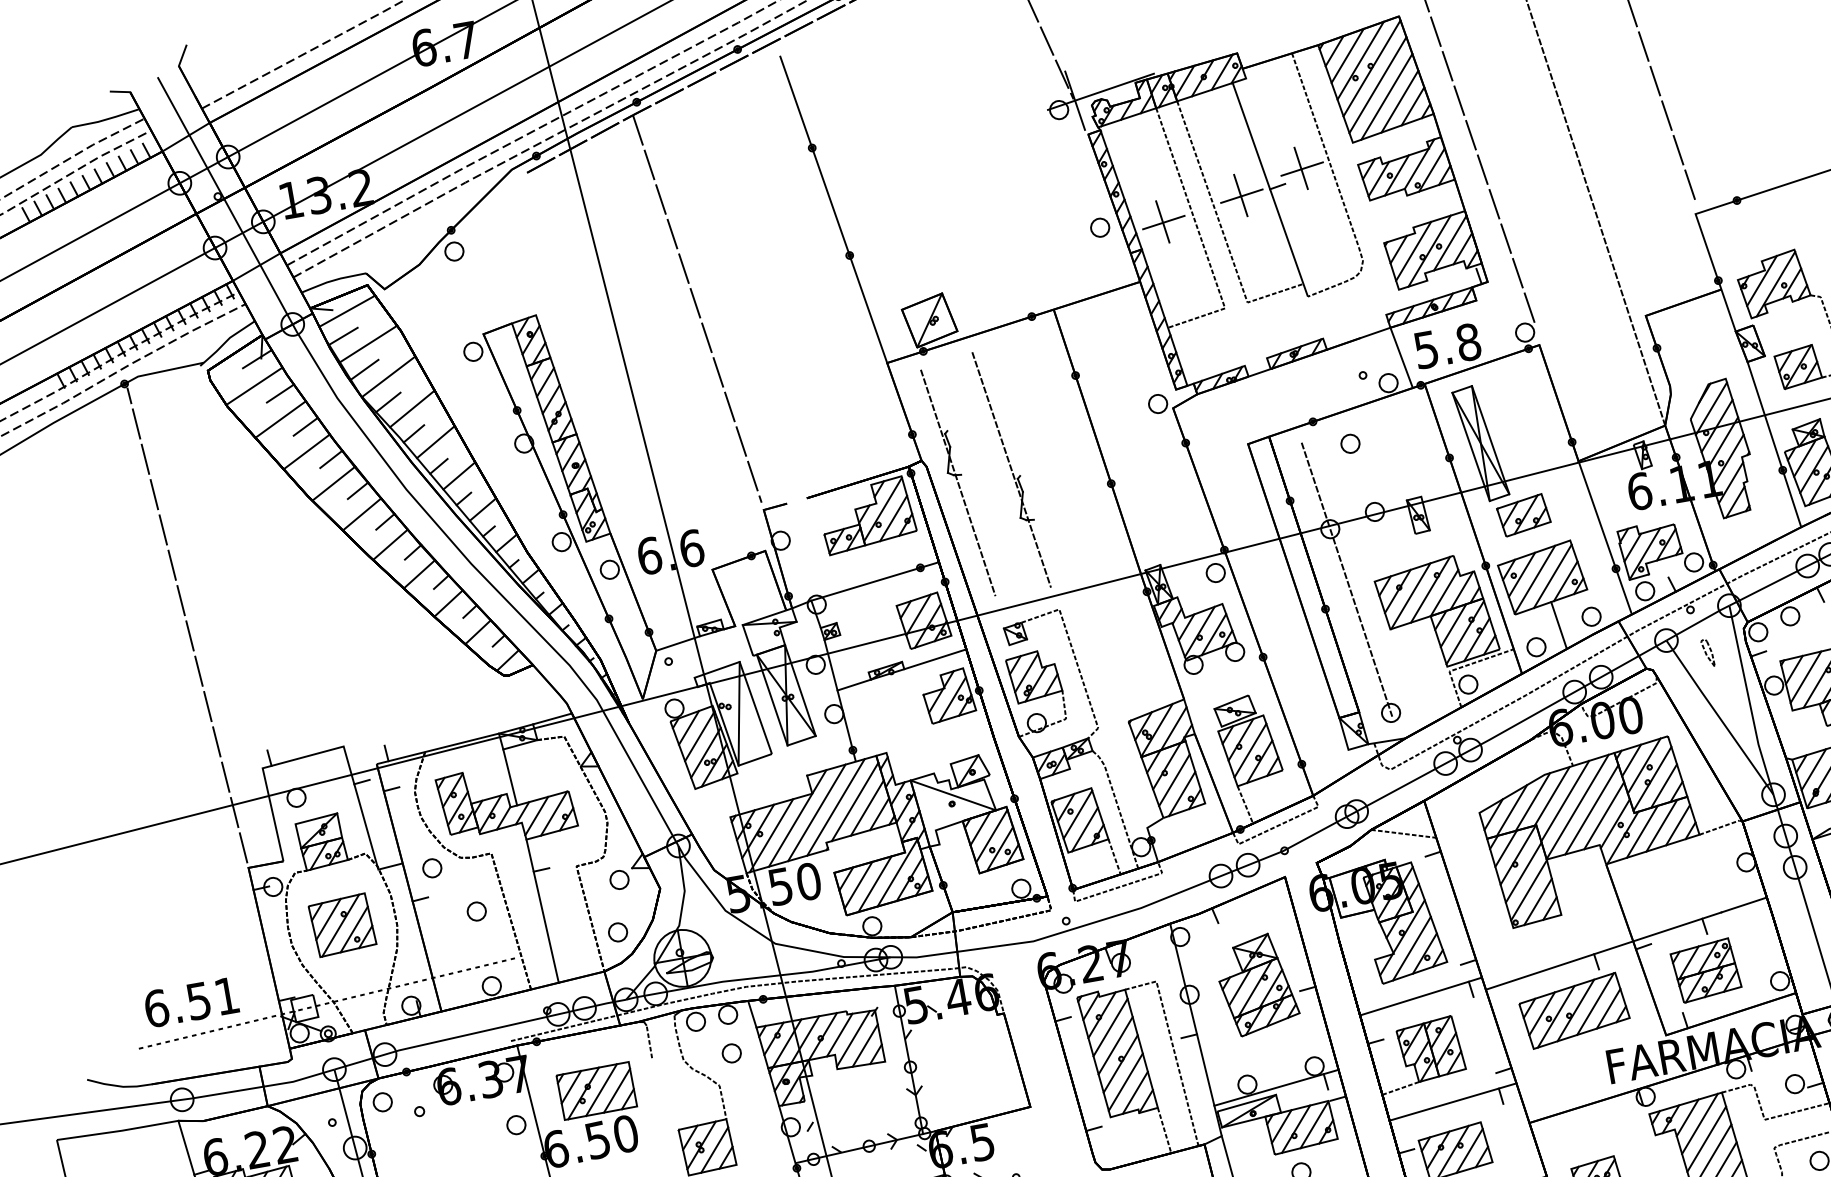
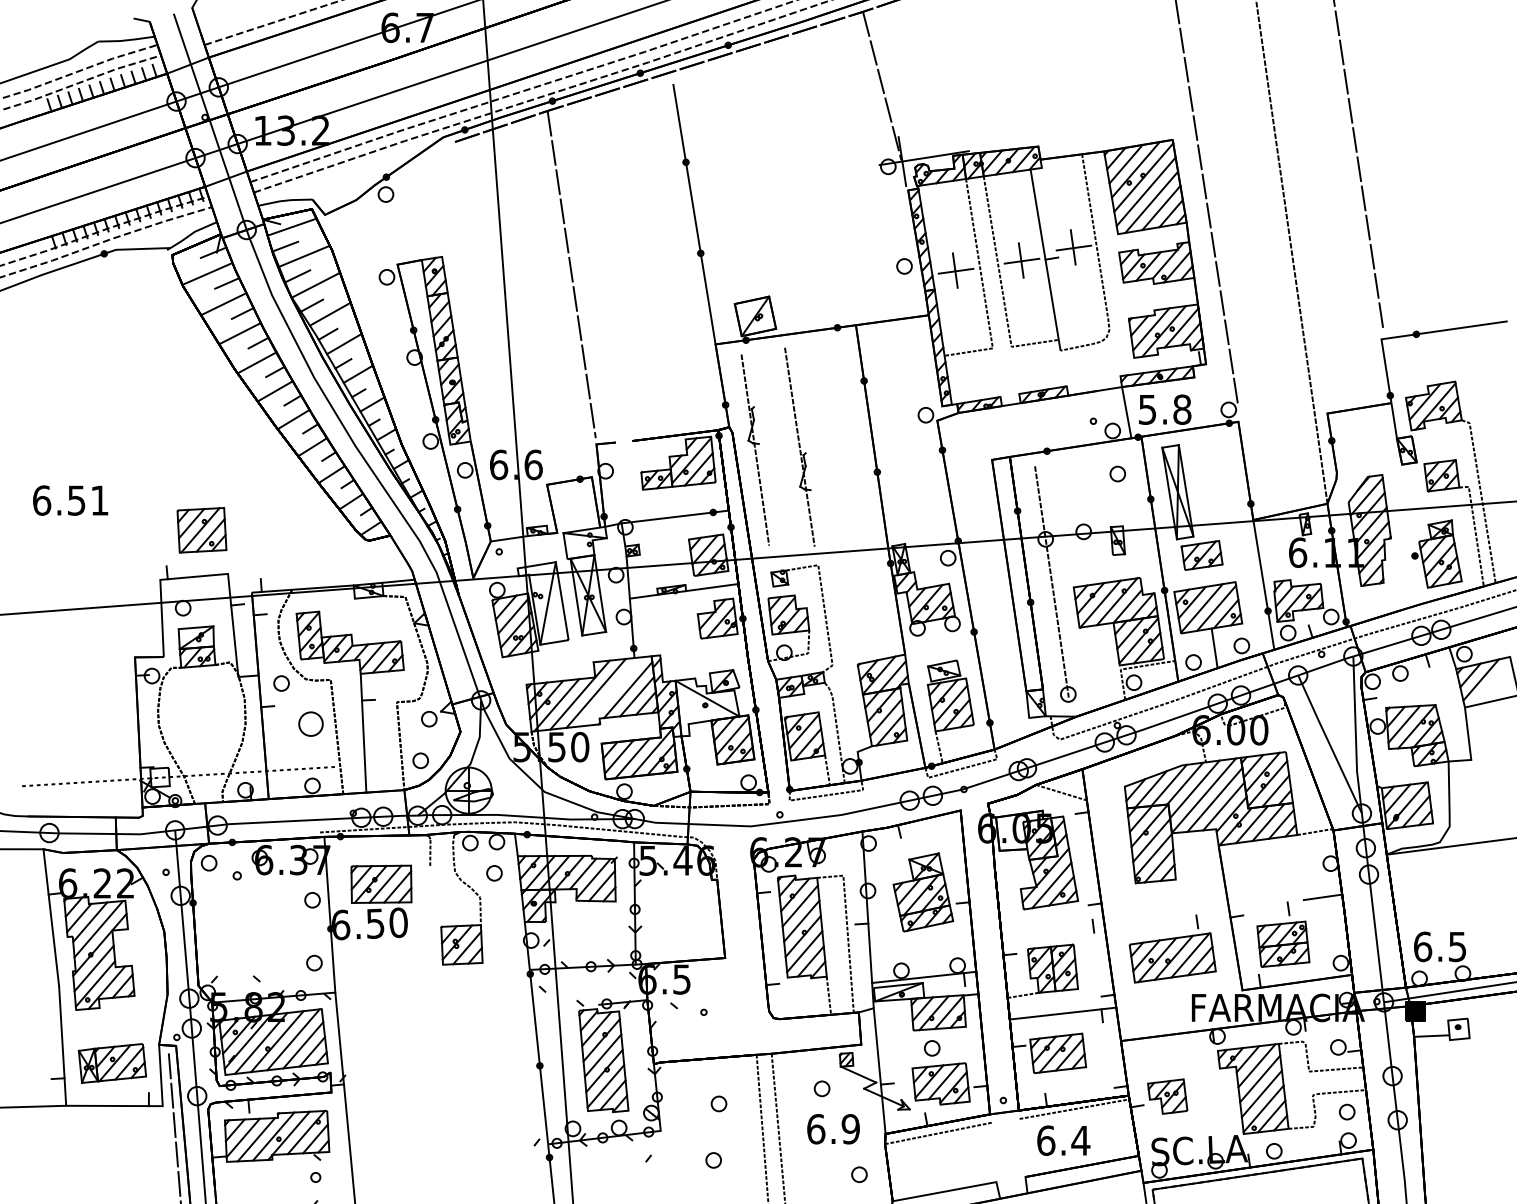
part: (1349, 443) -> (1117, 473), moved
line: (1773, 443) -> (1411, 533), removed
line: (186, 625) -> (119, 455), removed
part: (1707, 653) -> (1329, 691), removed
line: (510, 776) -> (356, 621), removed
line: (835, 807) -> (611, 691), removed
part: (476, 911) -> (310, 724), size x1.6
part: (342, 925) -> (201, 530), moved
line: (1603, 951) -> (1204, 914), removed
line: (1421, 995) -> (1052, 924), removed
text: (191, 1002) -> (70, 500), moved

